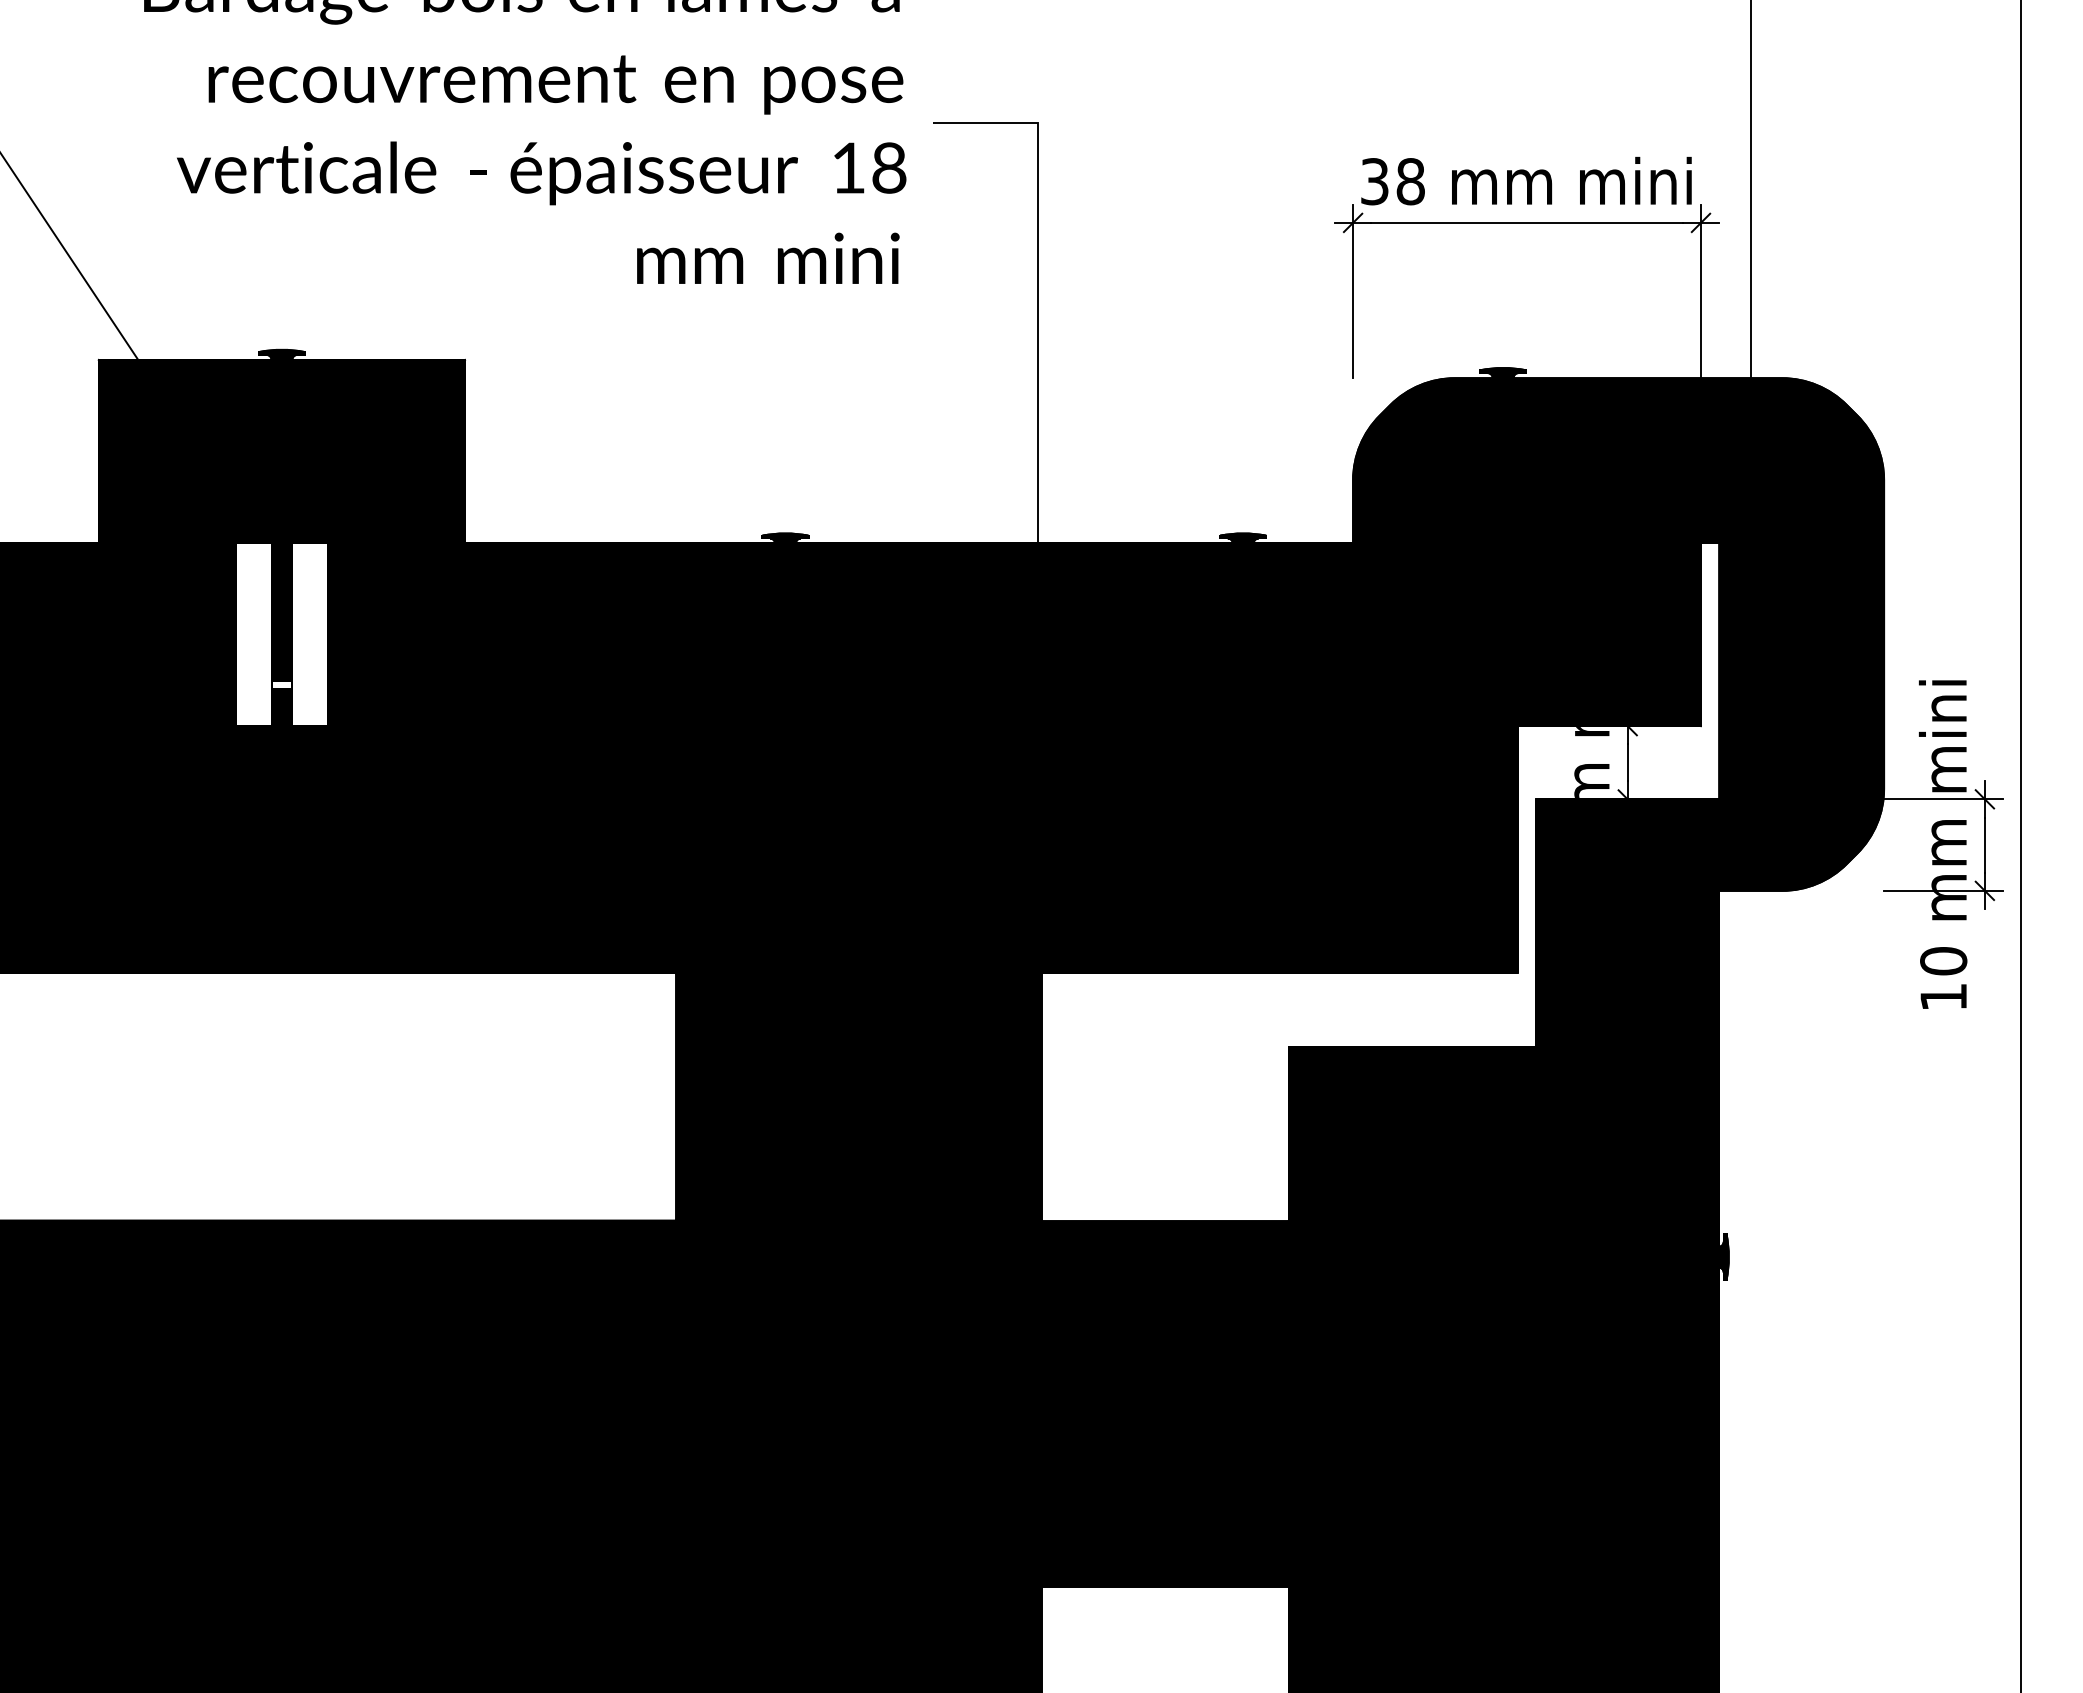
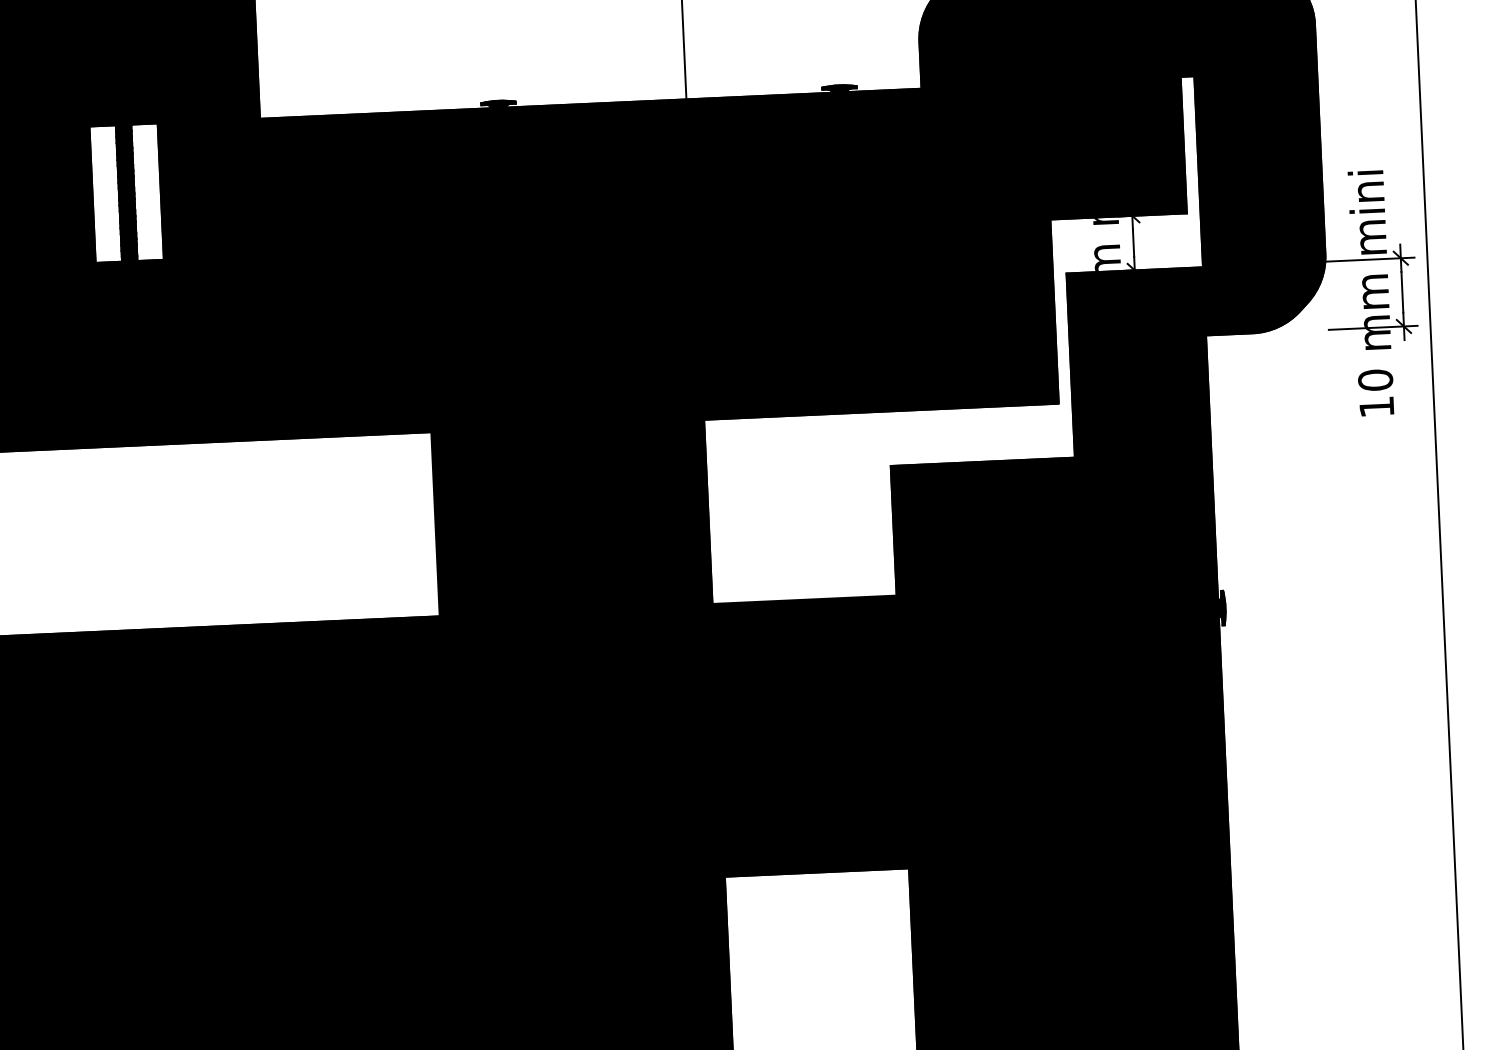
fill: (281, 684) -> (128, 230), added

